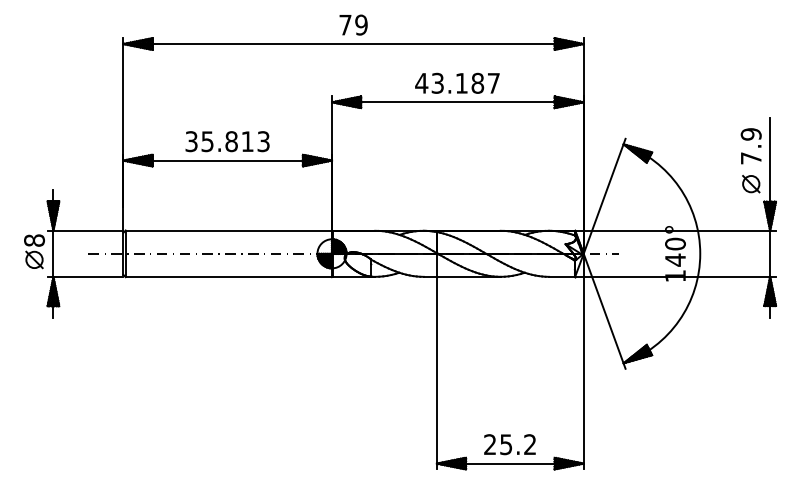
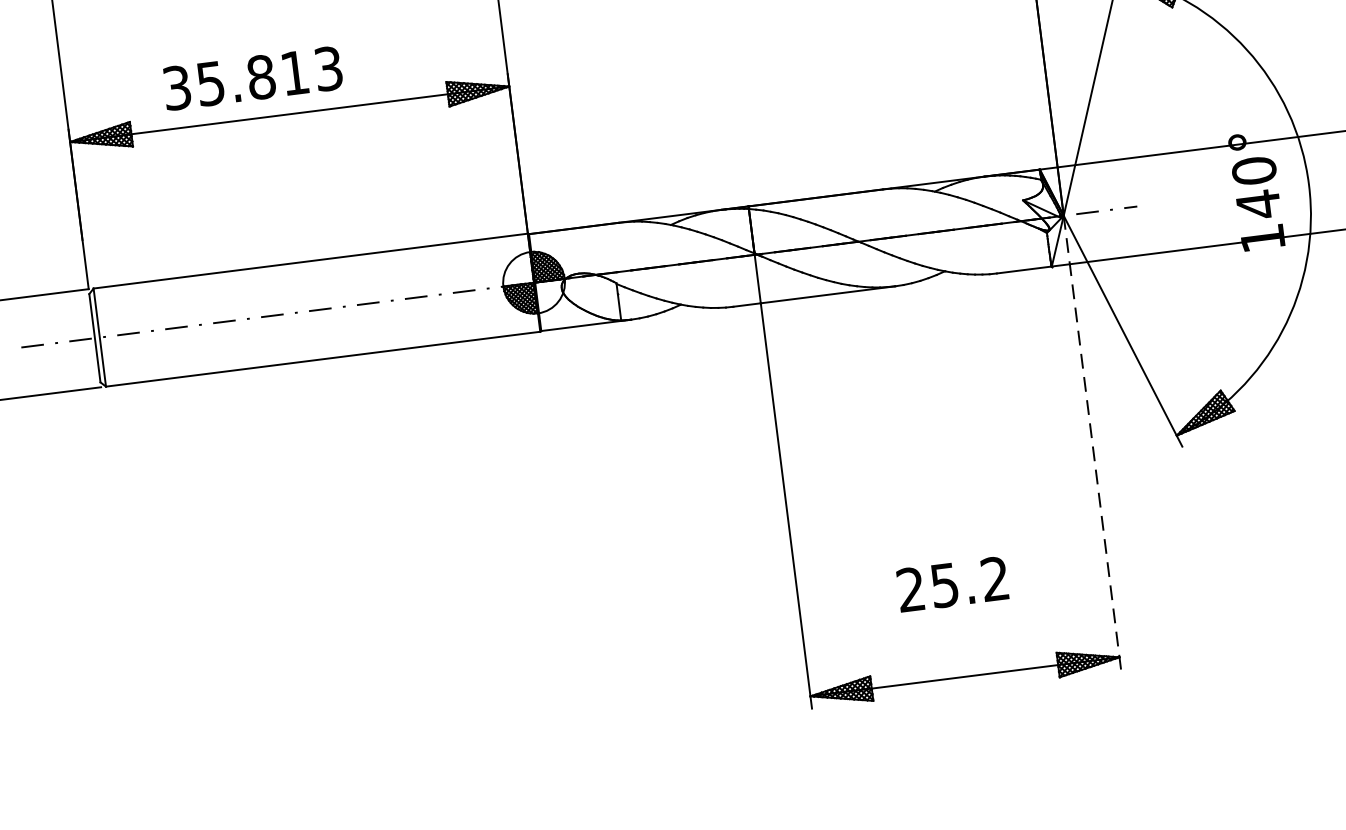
text: (227, 141) -> (252, 78), moved
line: (583, 361) -> (1091, 442), solid -> dashed
text: (509, 444) -> (951, 584), moved

